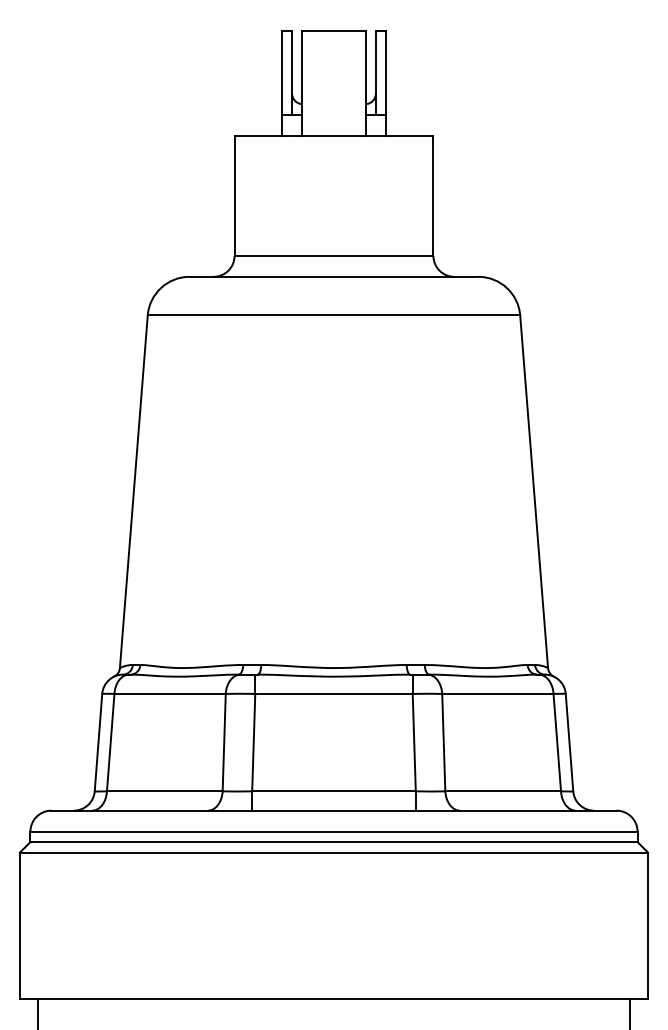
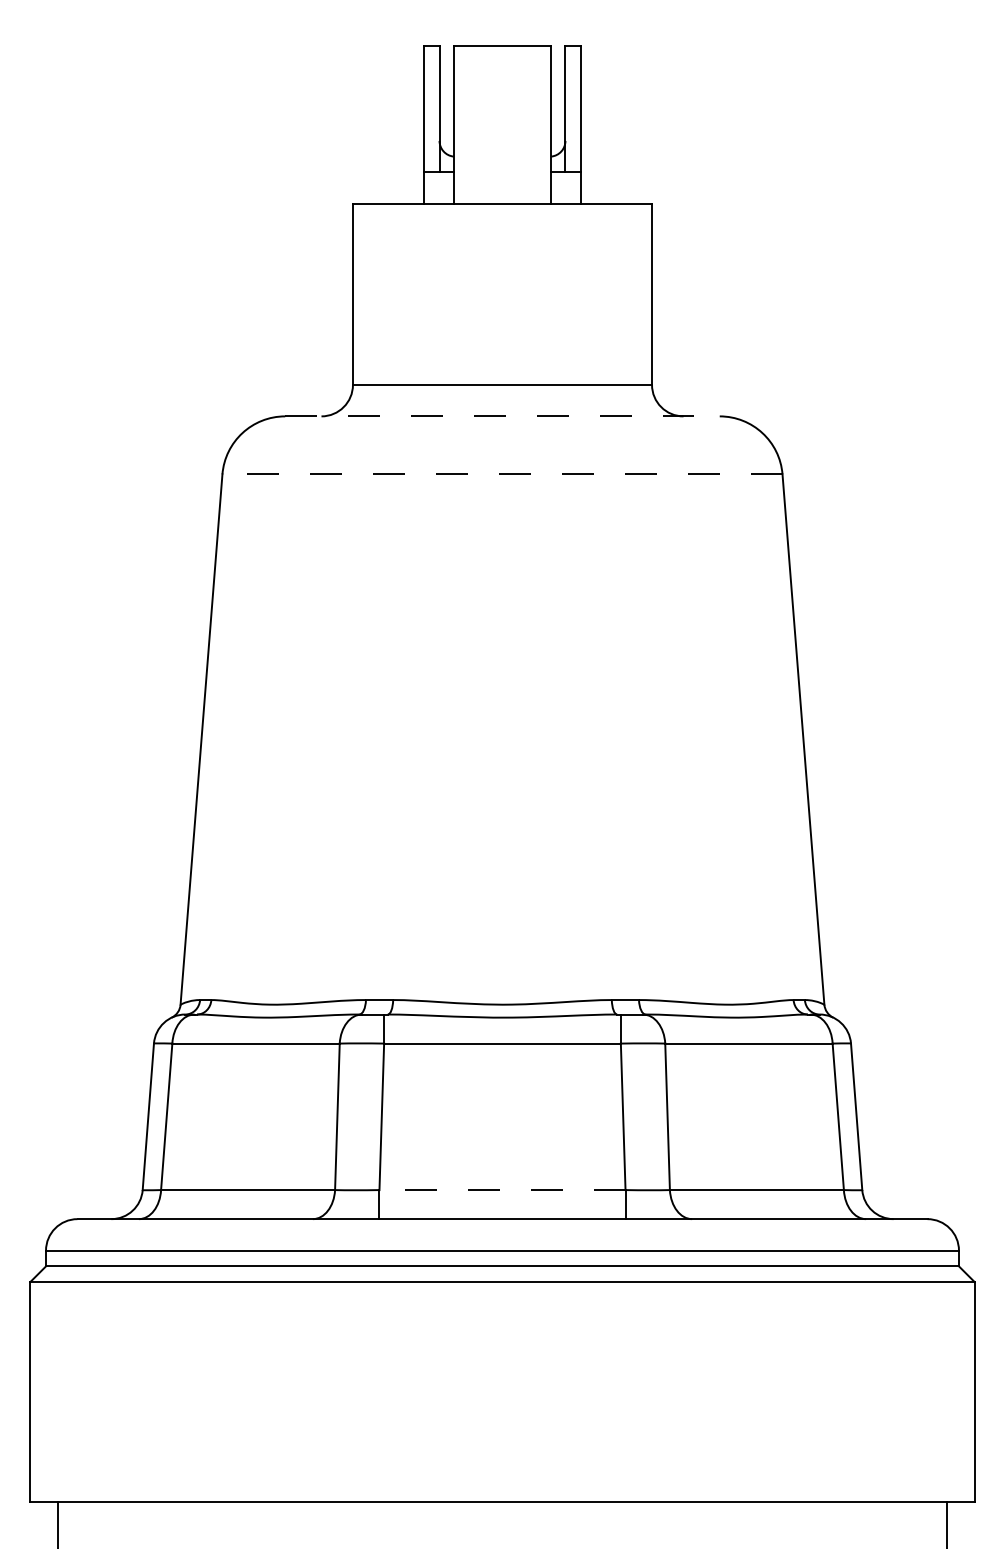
line: (334, 276) -> (503, 415), solid -> dashed
line: (333, 315) -> (501, 474), solid -> dashed
line: (334, 791) -> (503, 1190), solid -> dashed

